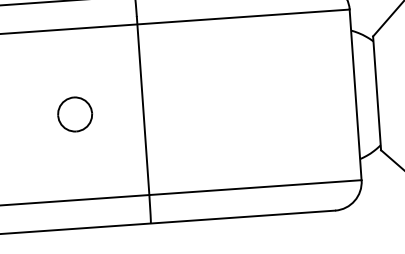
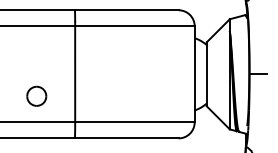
part: (74, 113) -> (36, 95), moved

